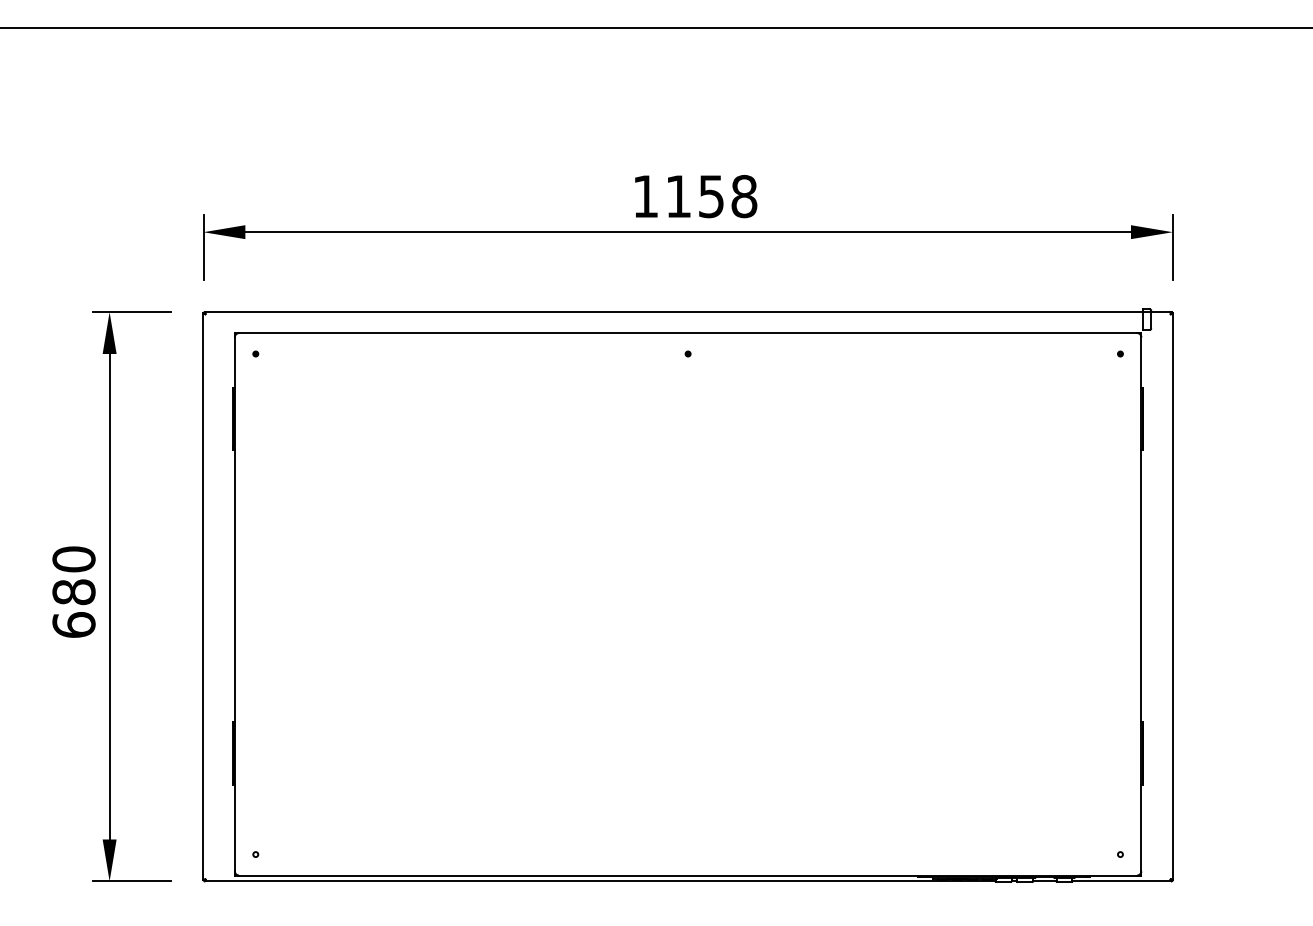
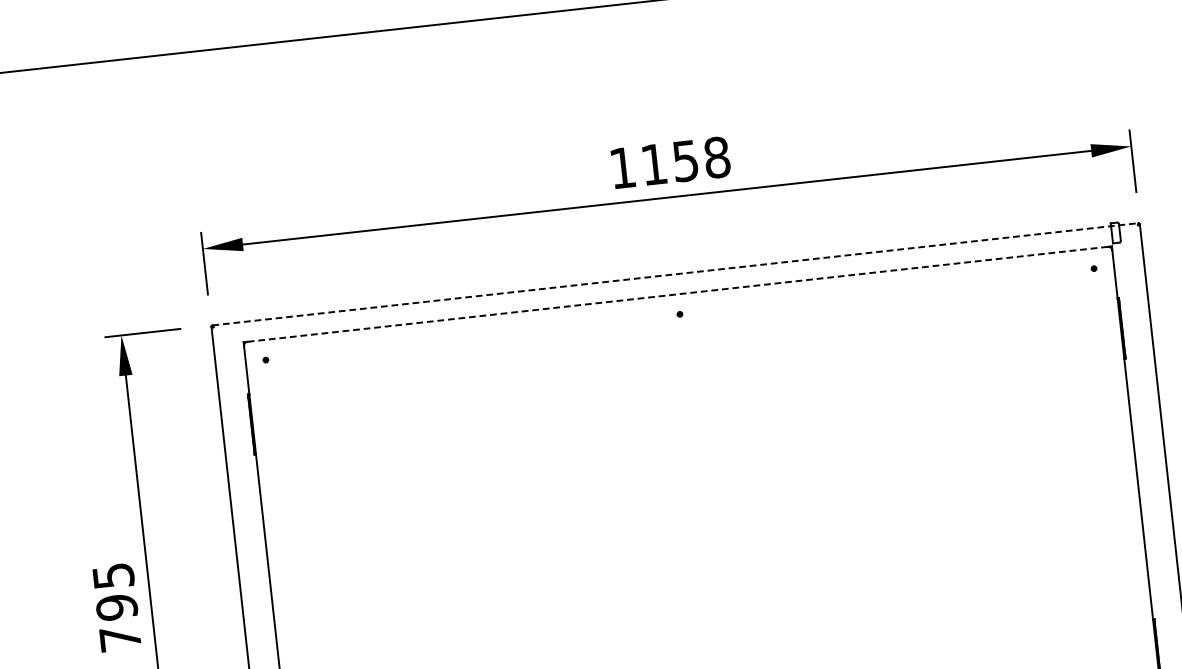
line: (688, 312) -> (675, 274), solid -> dashed
line: (687, 333) -> (677, 294), solid -> dashed
text: (73, 591) -> (116, 606), 680 -> 795

